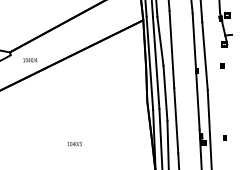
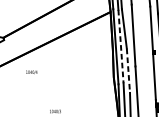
text: (30, 60) -> (32, 72), moved
line: (156, 63) -> (121, 46), solid -> dashed
line: (165, 93) -> (128, 70), solid -> dashed

